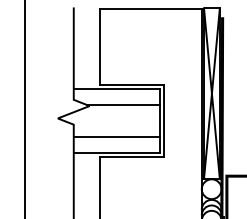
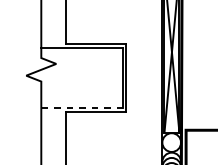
line: (122, 104) -> (87, 62), removed
line: (116, 136) -> (81, 92), removed
line: (117, 152) -> (82, 107), solid -> dashed

